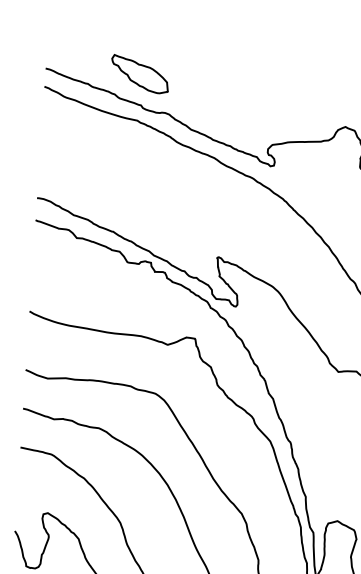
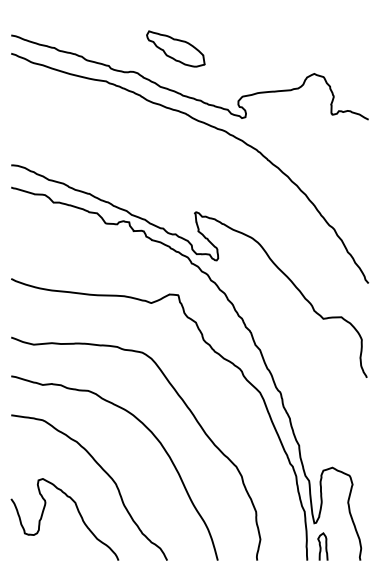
part: (139, 73) -> (175, 48), moved

